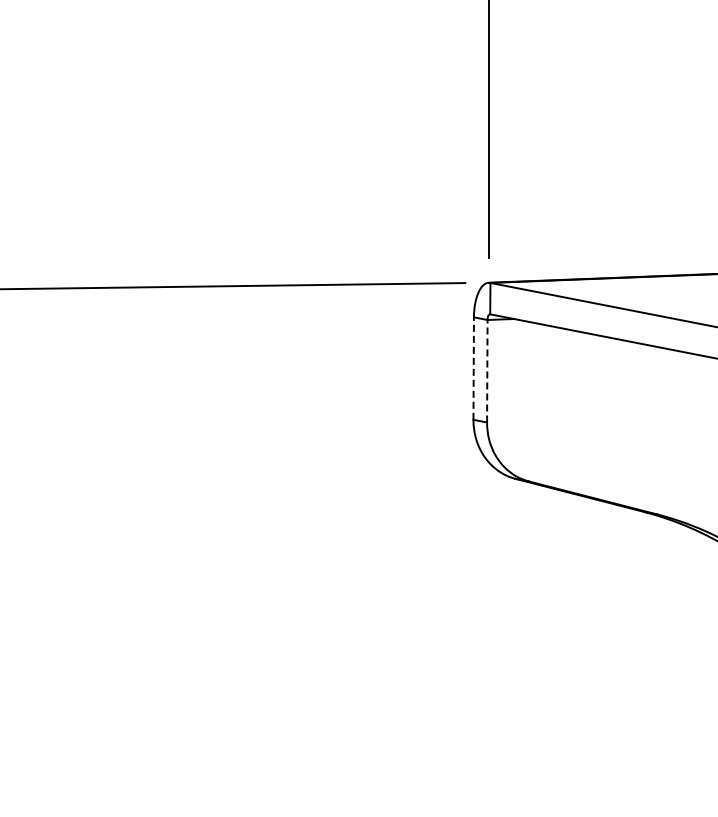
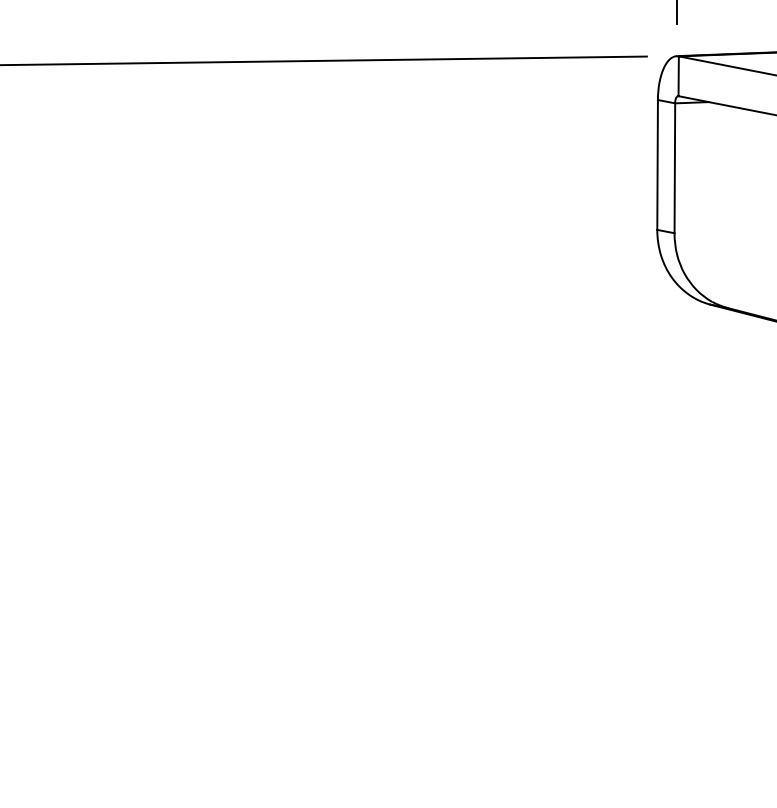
line: (473, 368) -> (657, 164), dashed -> solid
line: (487, 370) -> (675, 167), dashed -> solid

